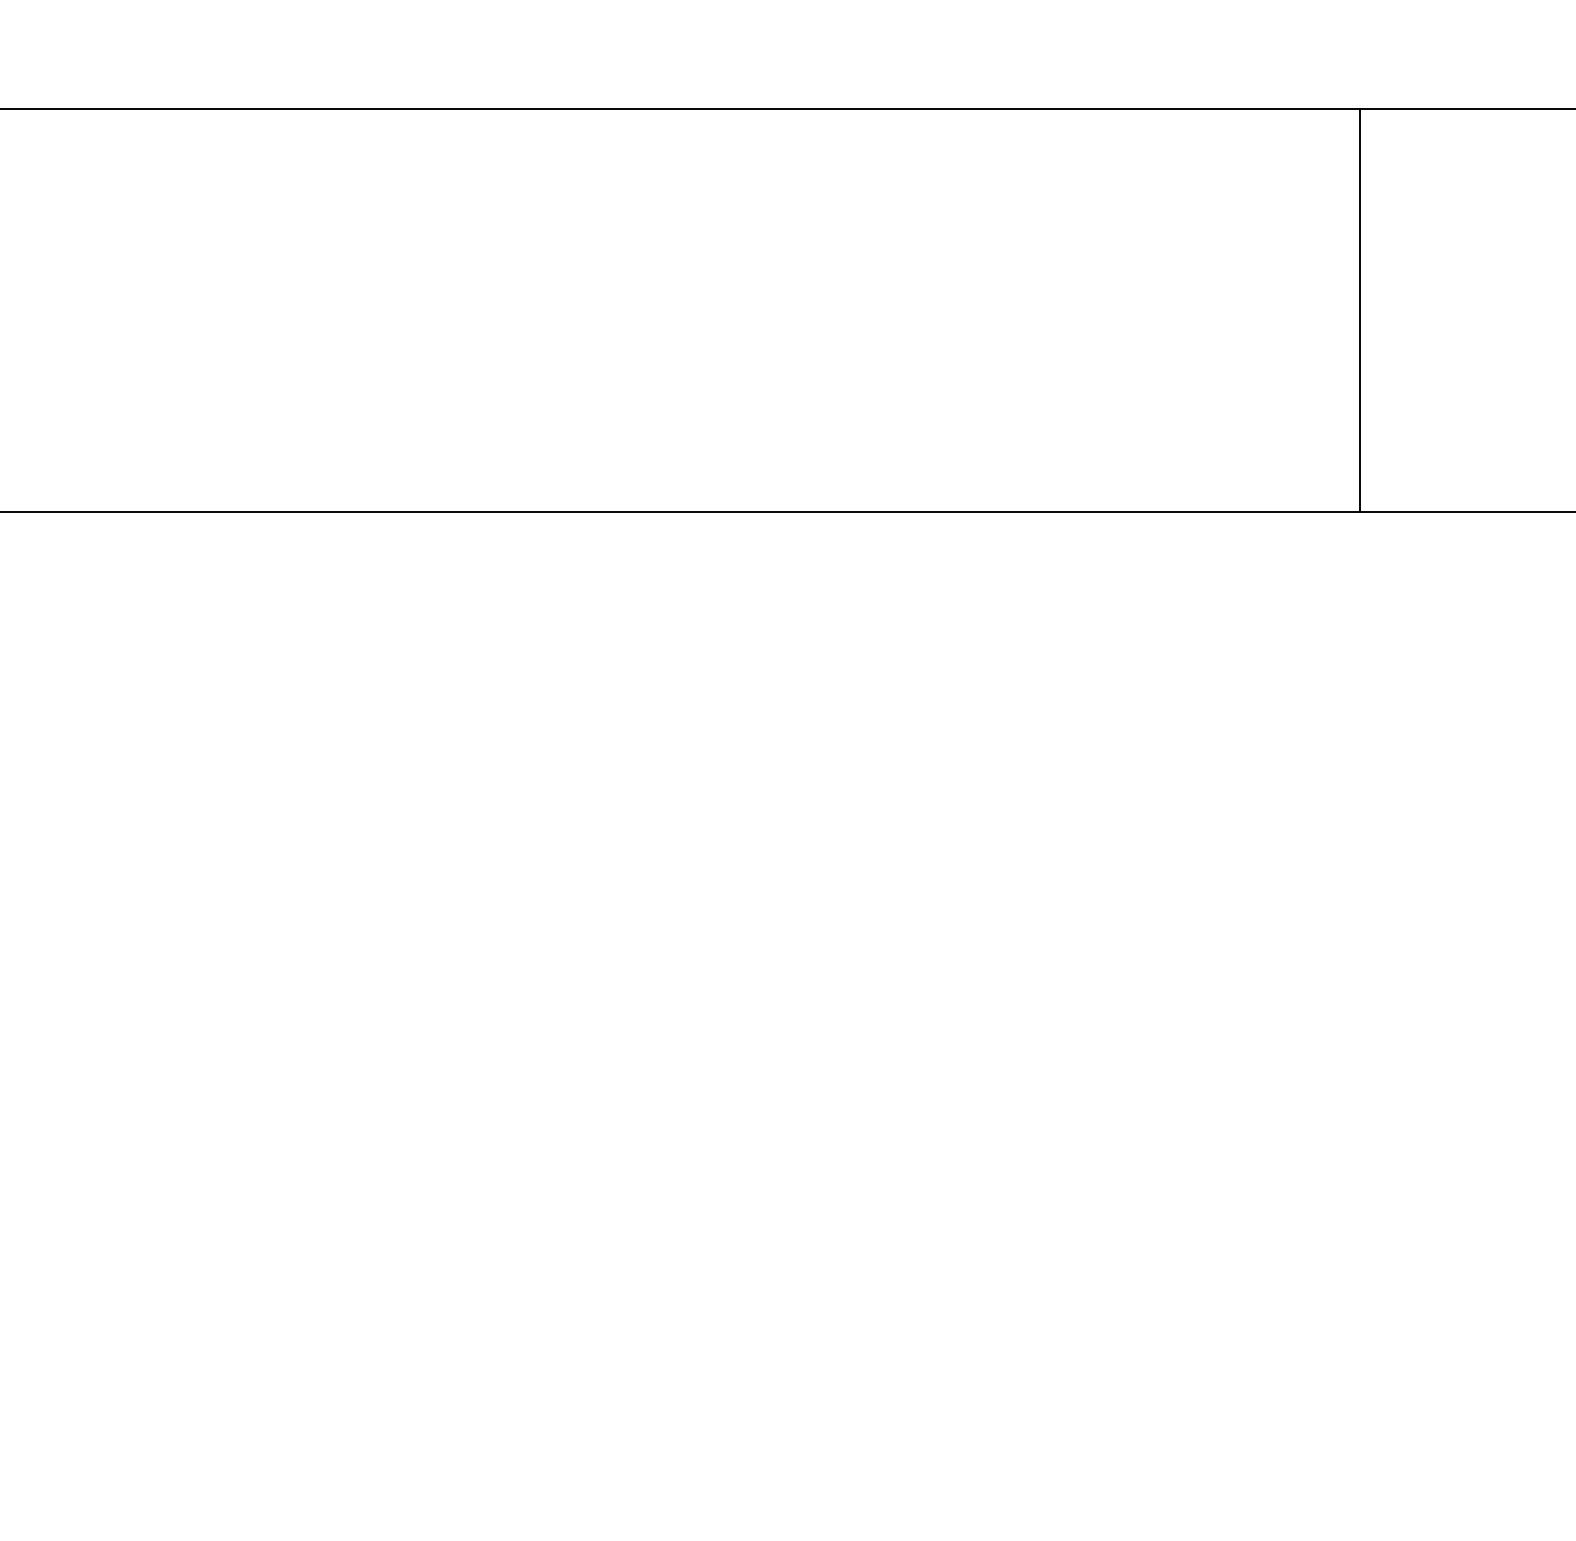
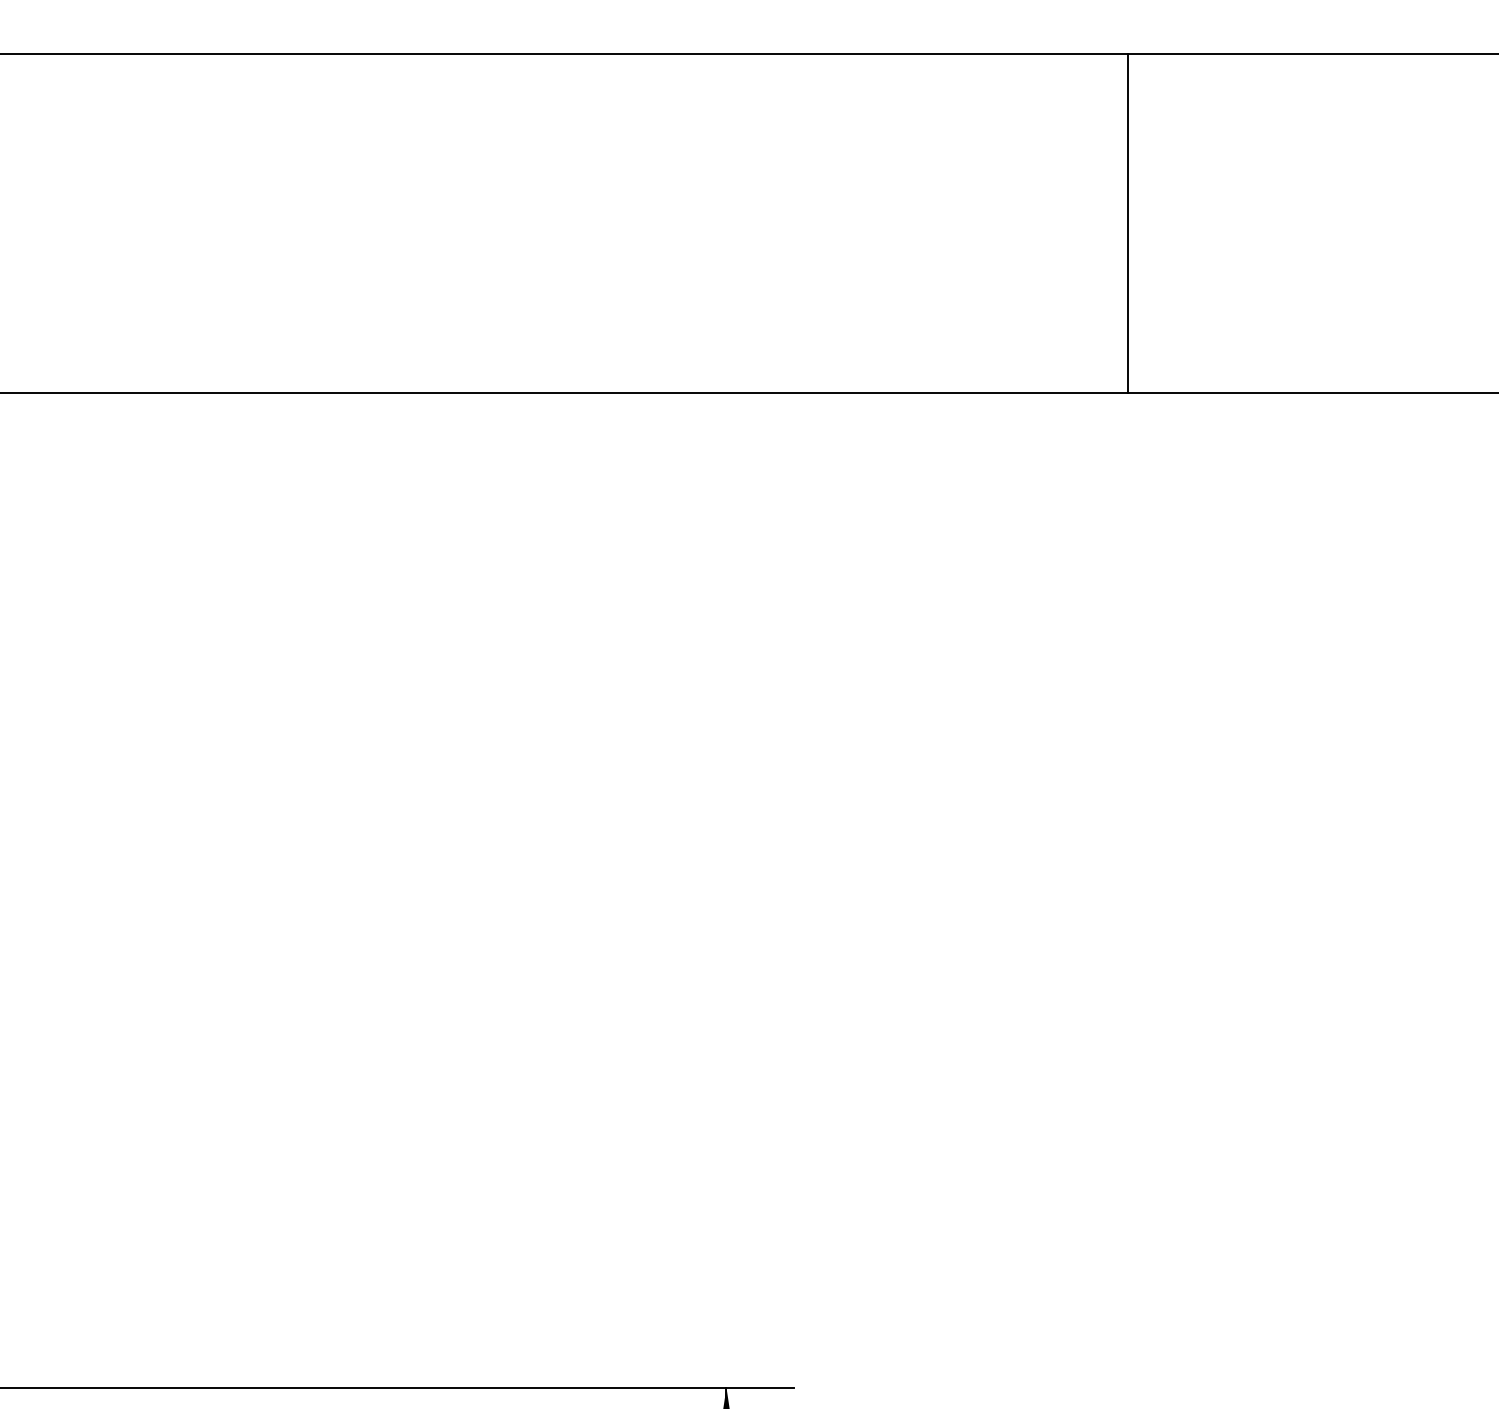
line: (1359, 310) -> (1127, 223), moved

